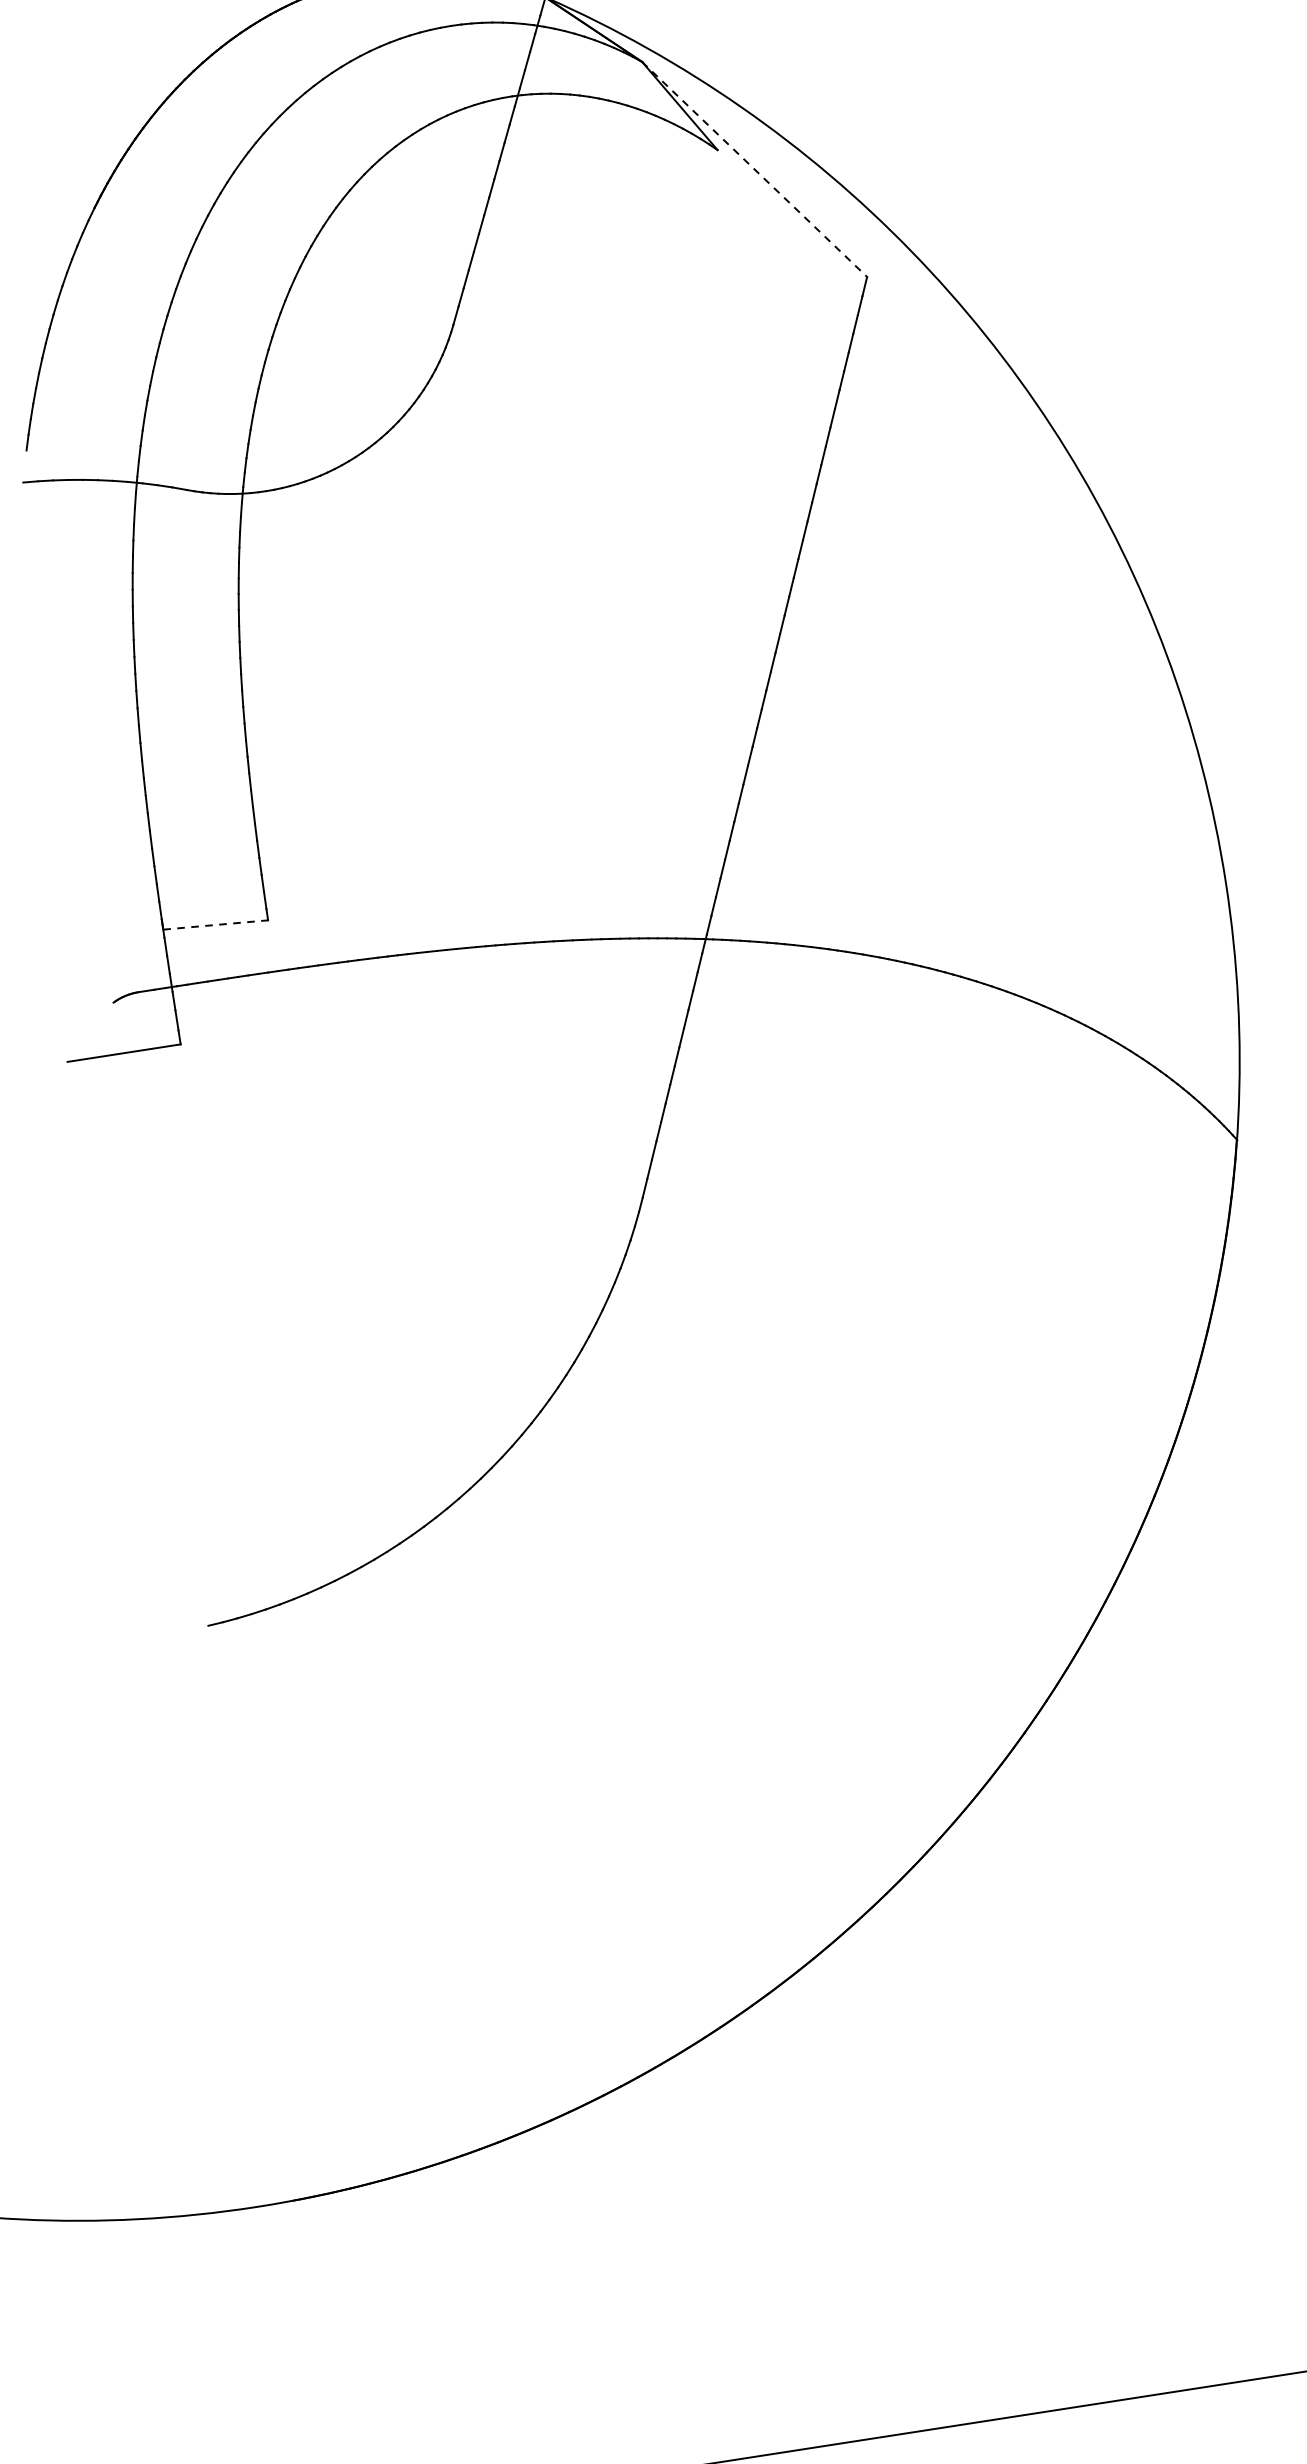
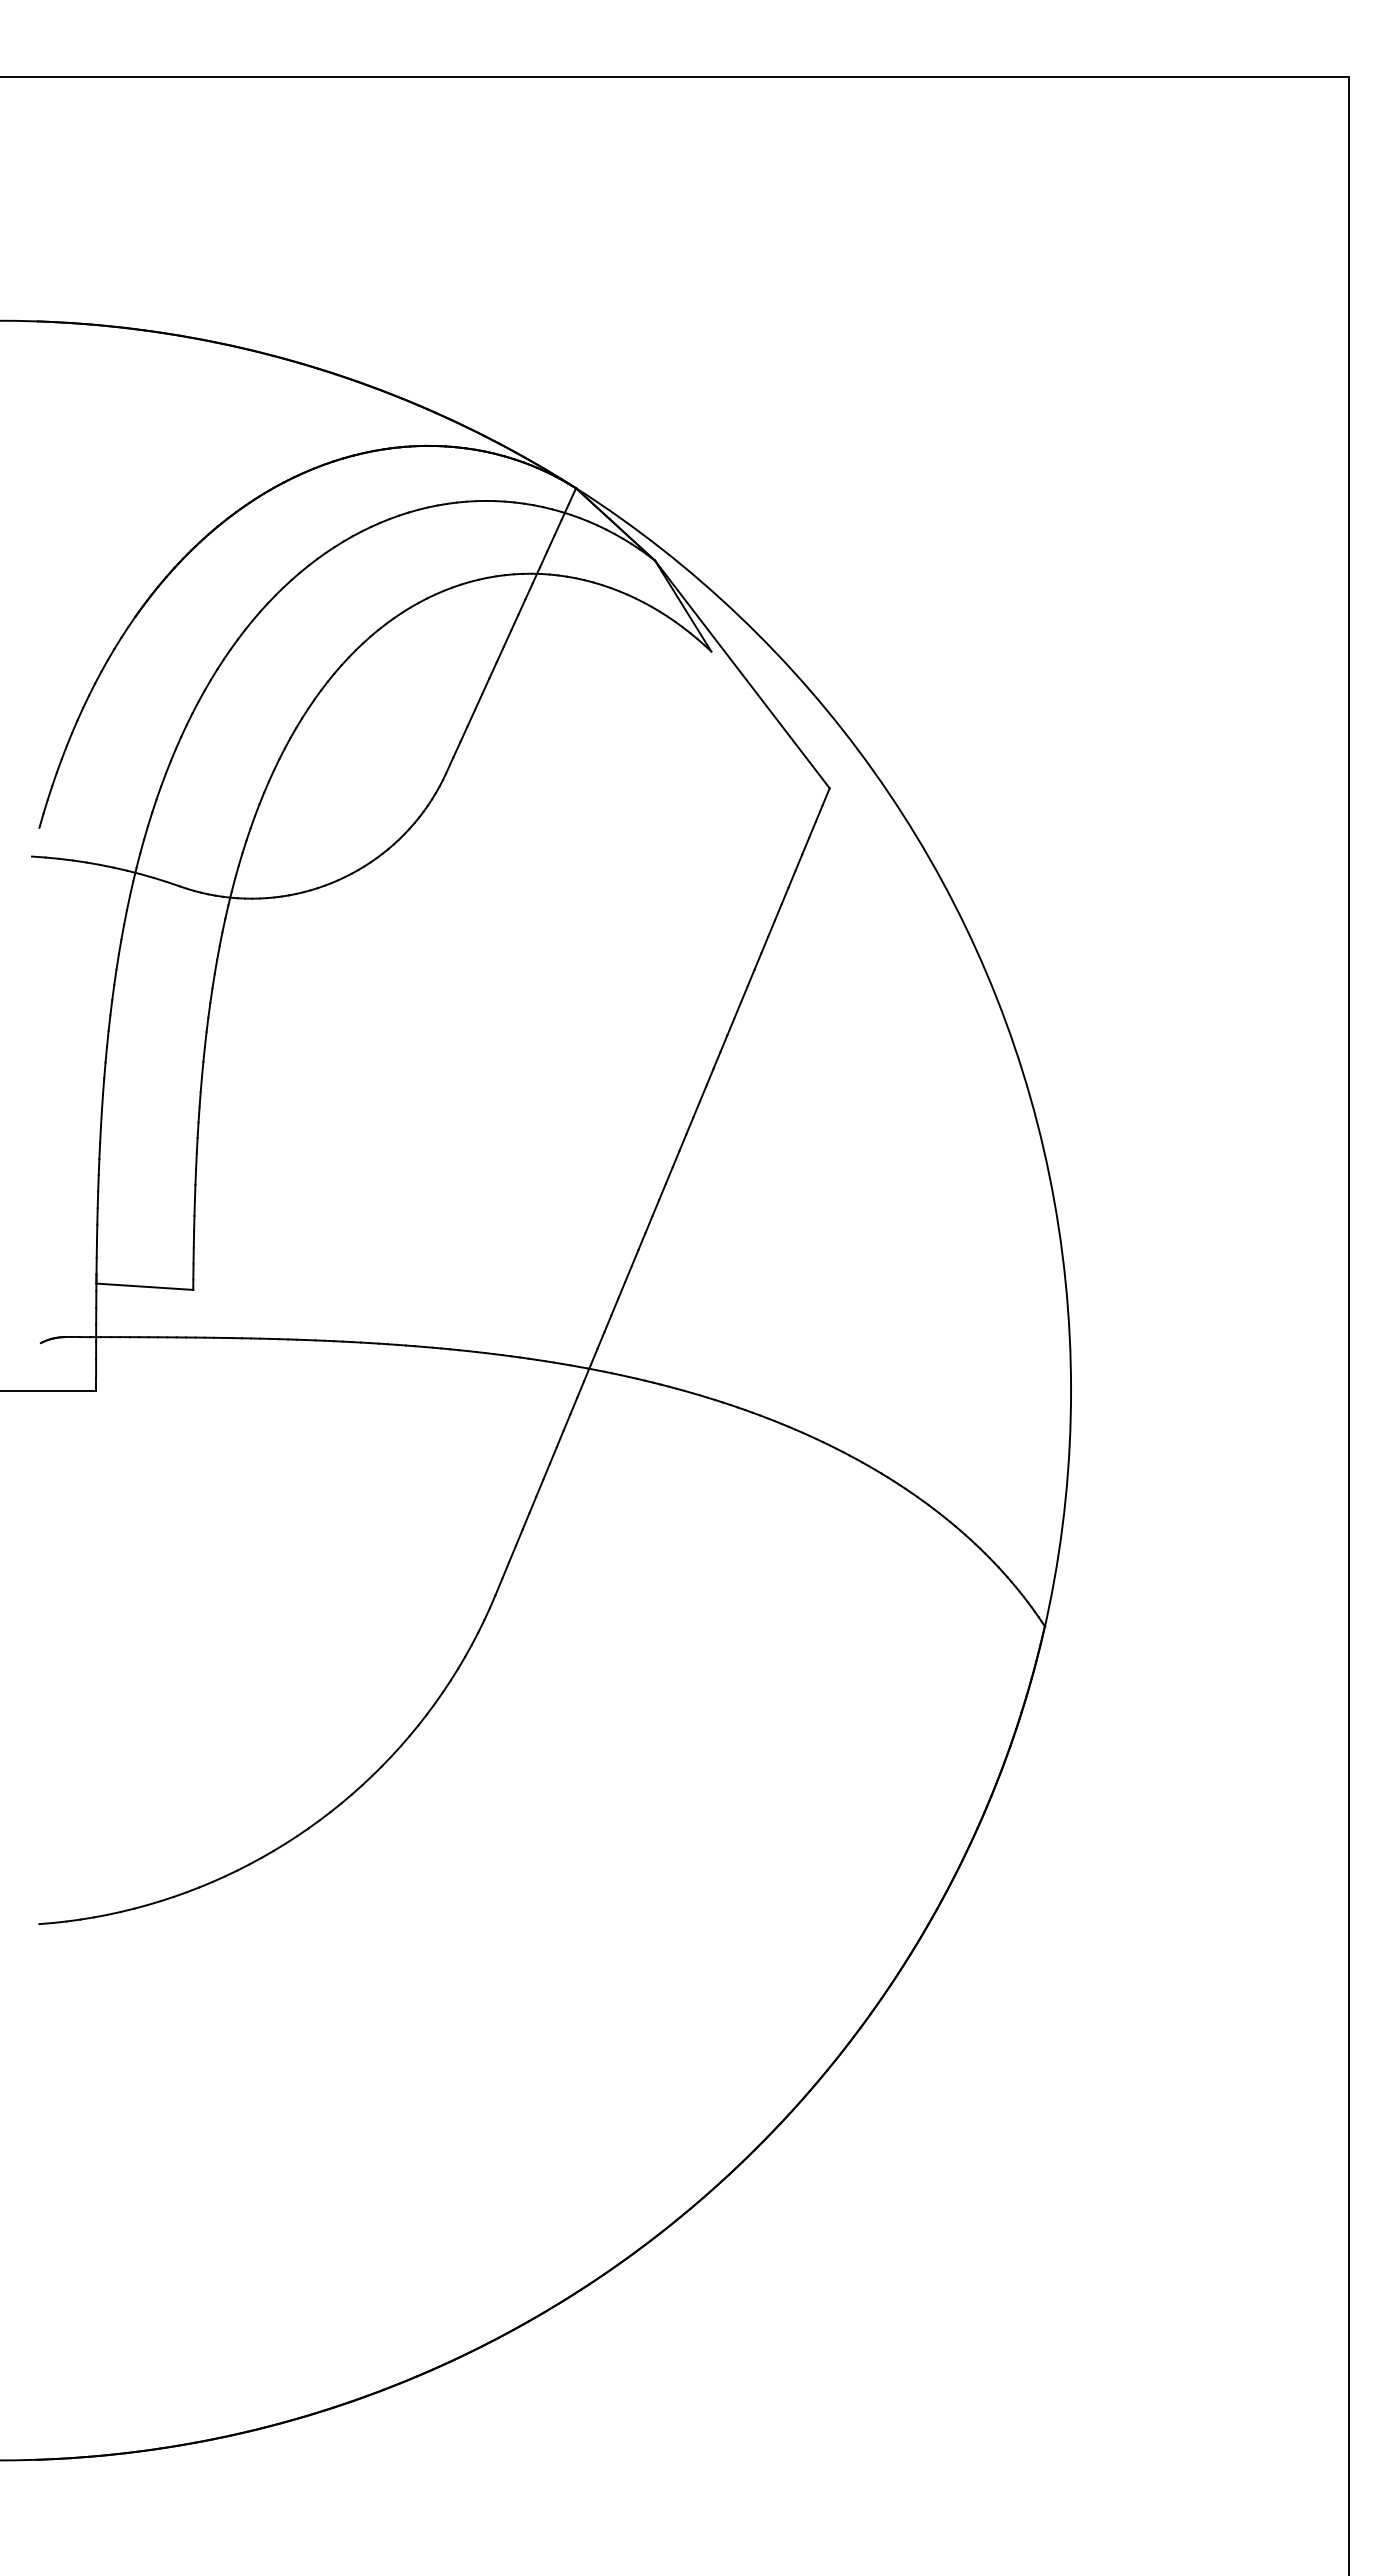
line: (754, 169) -> (742, 674), dashed -> solid
line: (215, 924) -> (144, 1286), dashed -> solid

